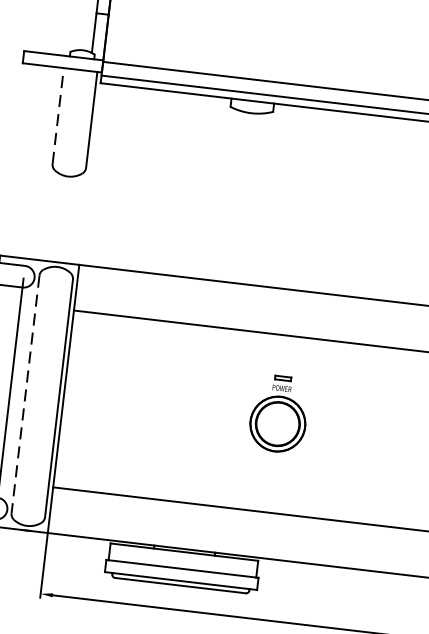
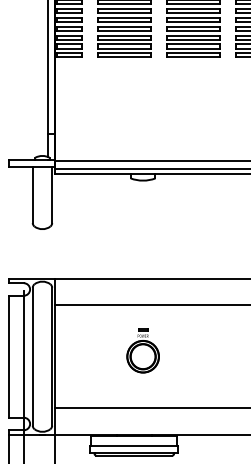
line: (57, 116) -> (32, 195), dashed -> solid
line: (25, 394) -> (32, 356), dashed -> solid
part: (278, 413) -> (142, 350), moved

